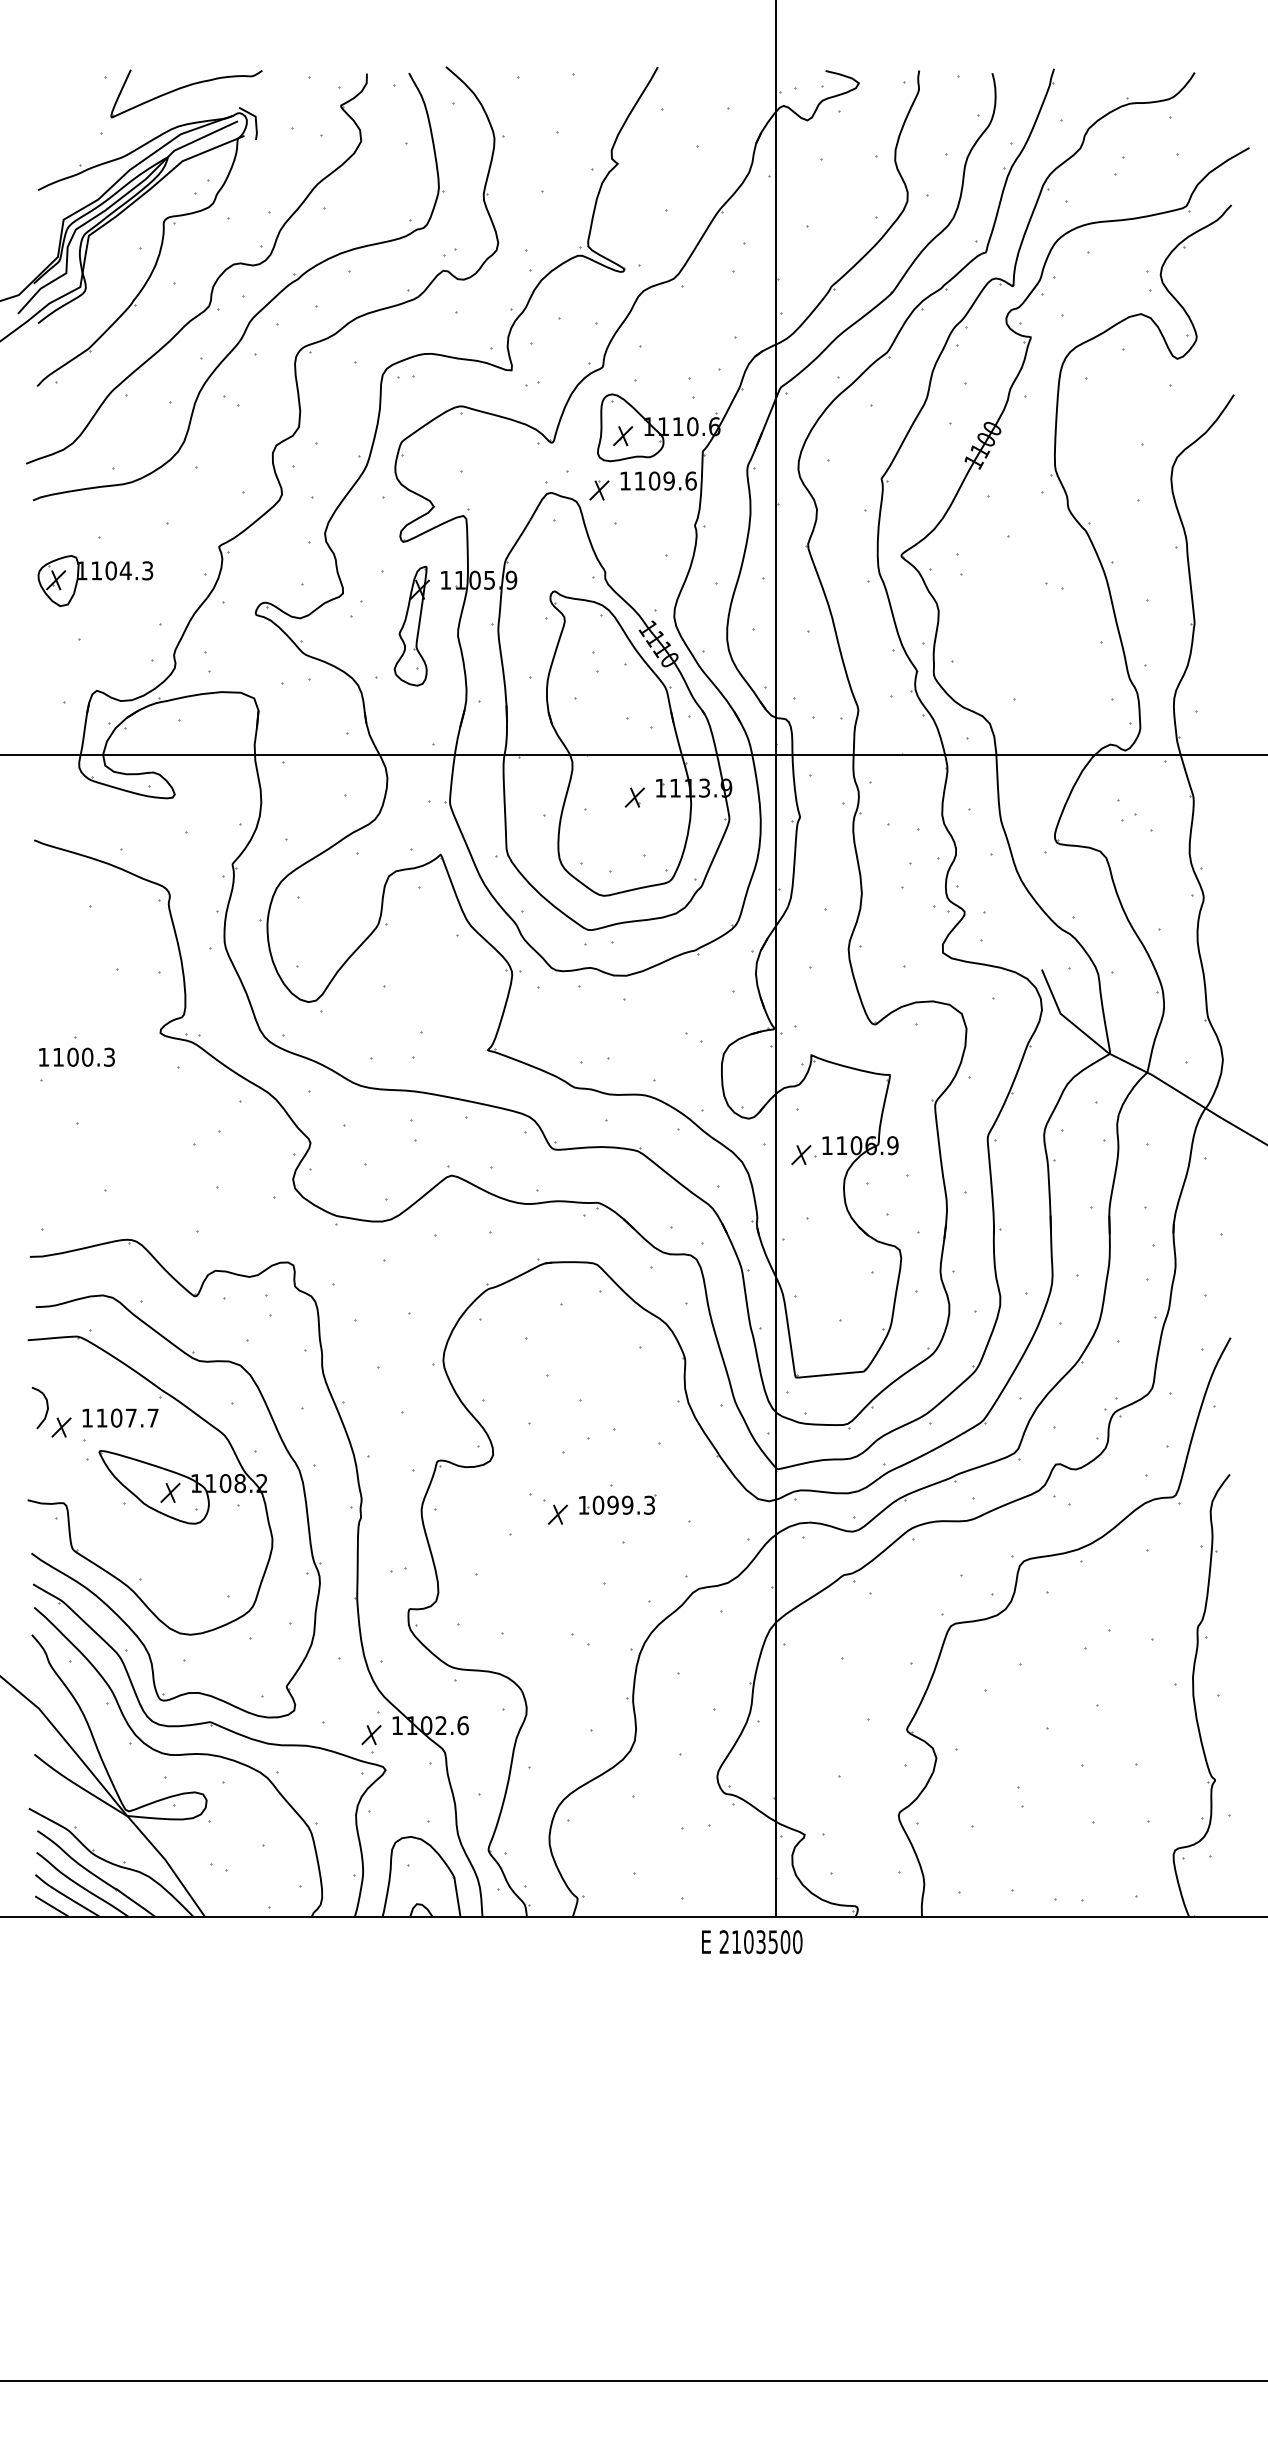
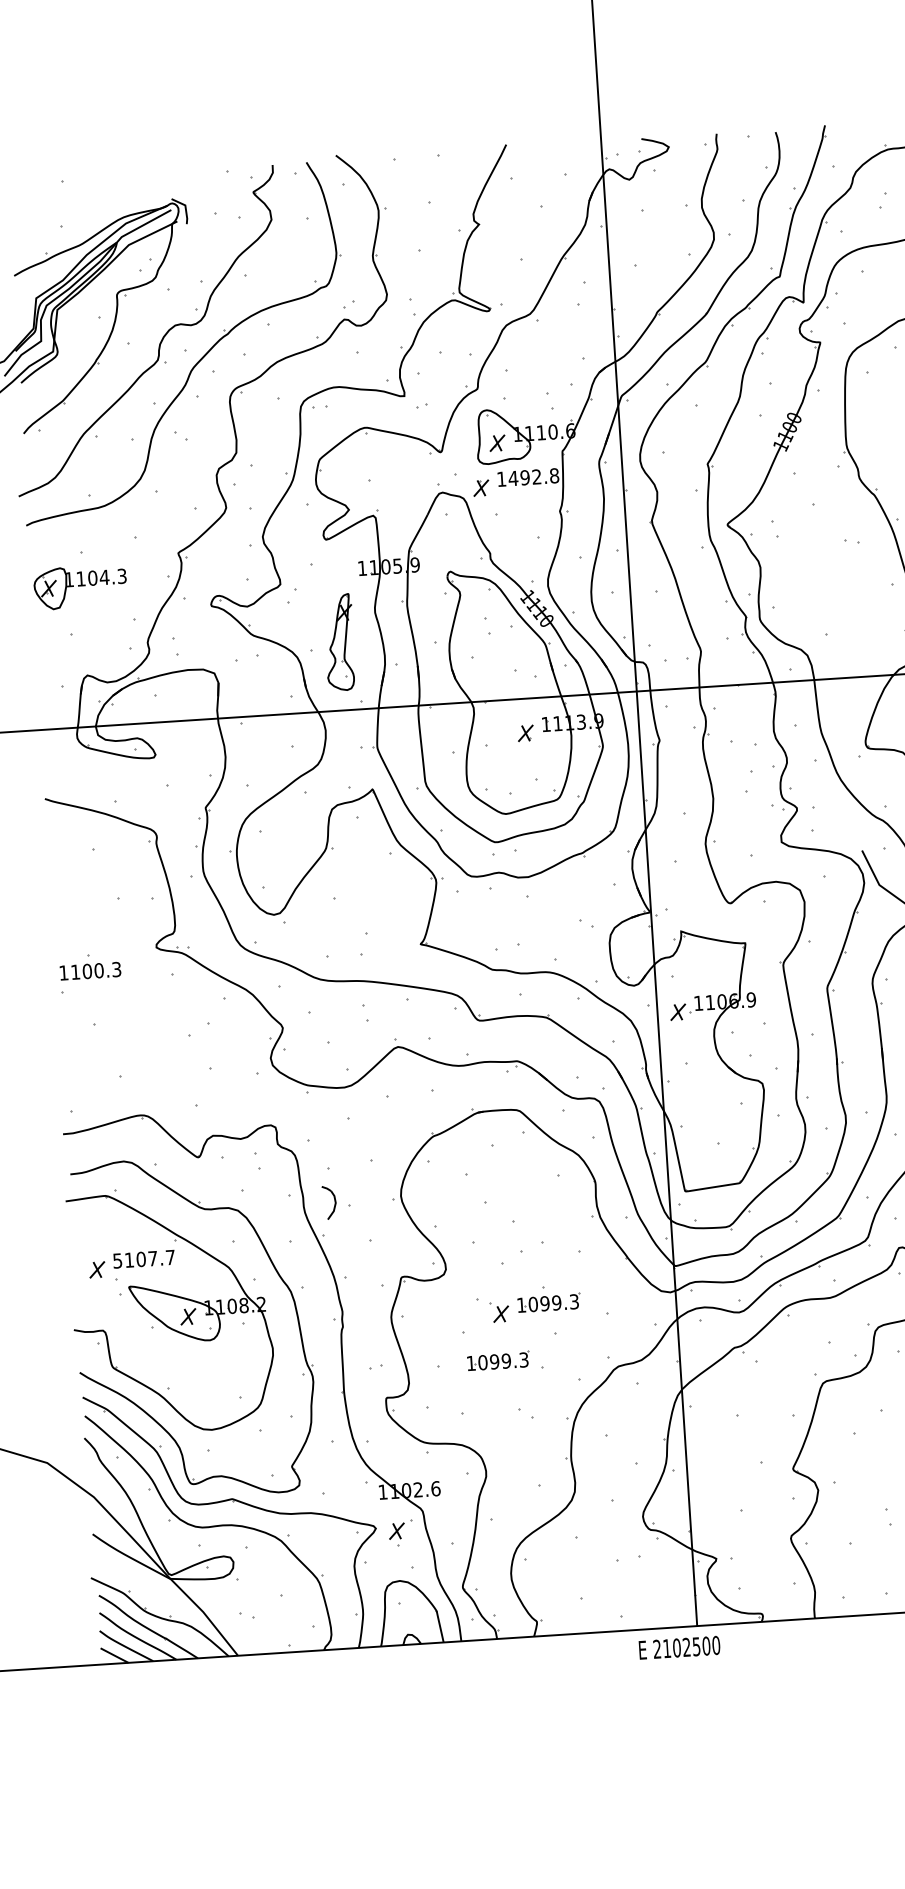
part: (186, 93) -> (128, 190), removed
text: (664, 480) -> (533, 476), 1109.6 -> 1492.8
part: (411, 625) -> (339, 641), moved
part: (46, 1409) -> (334, 1203), moved
text: (87, 1417) -> (117, 1260), 1107.7 -> 5107.7
part: (550, 1572) -> (498, 1361), added
part: (371, 1739) -> (397, 1534), moved
text: (760, 1942) -> (686, 1647), 2103500 -> 2102500

